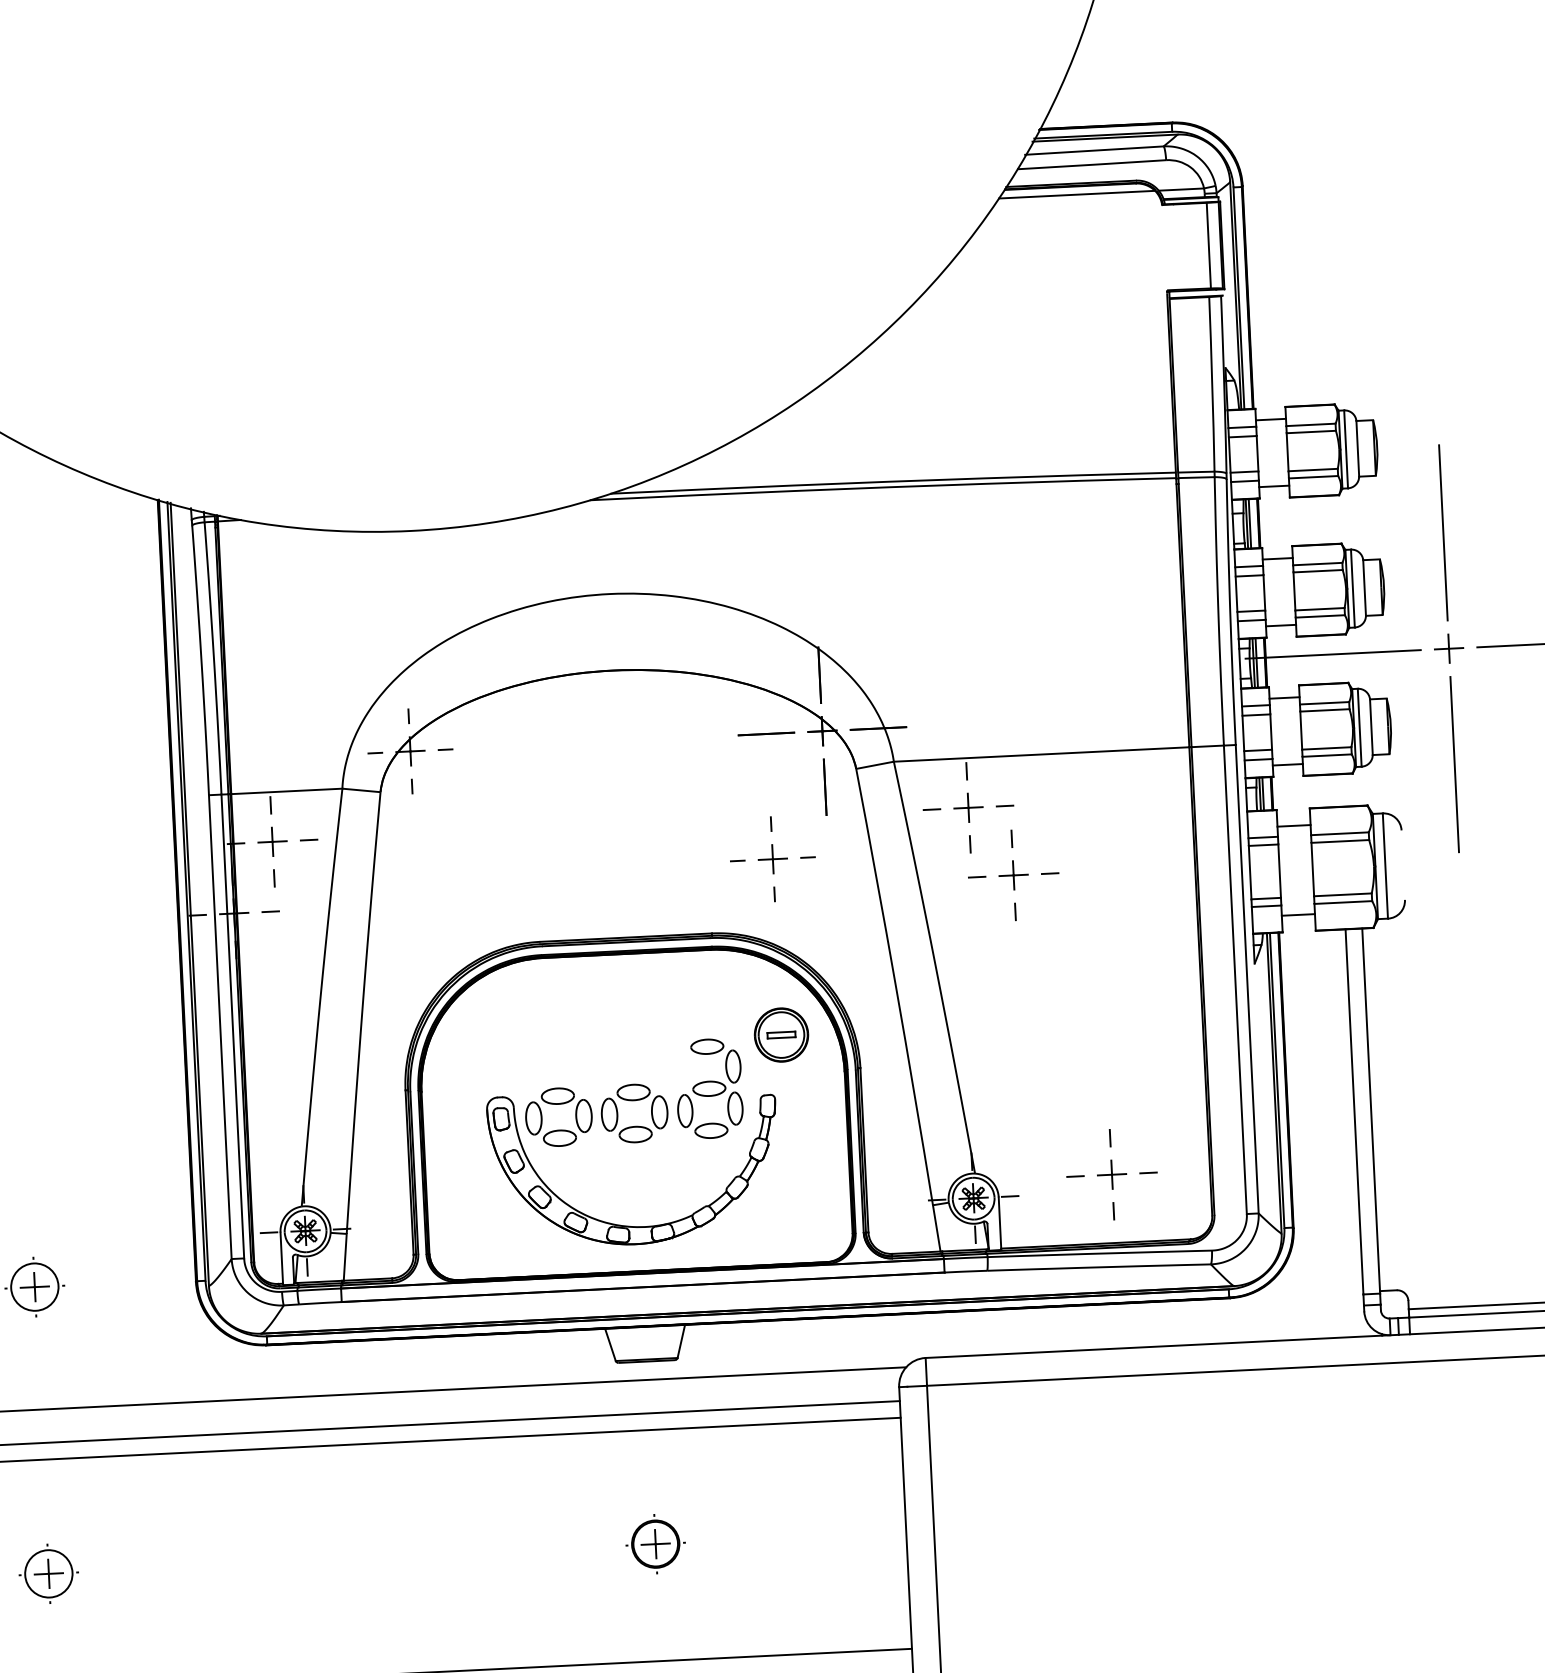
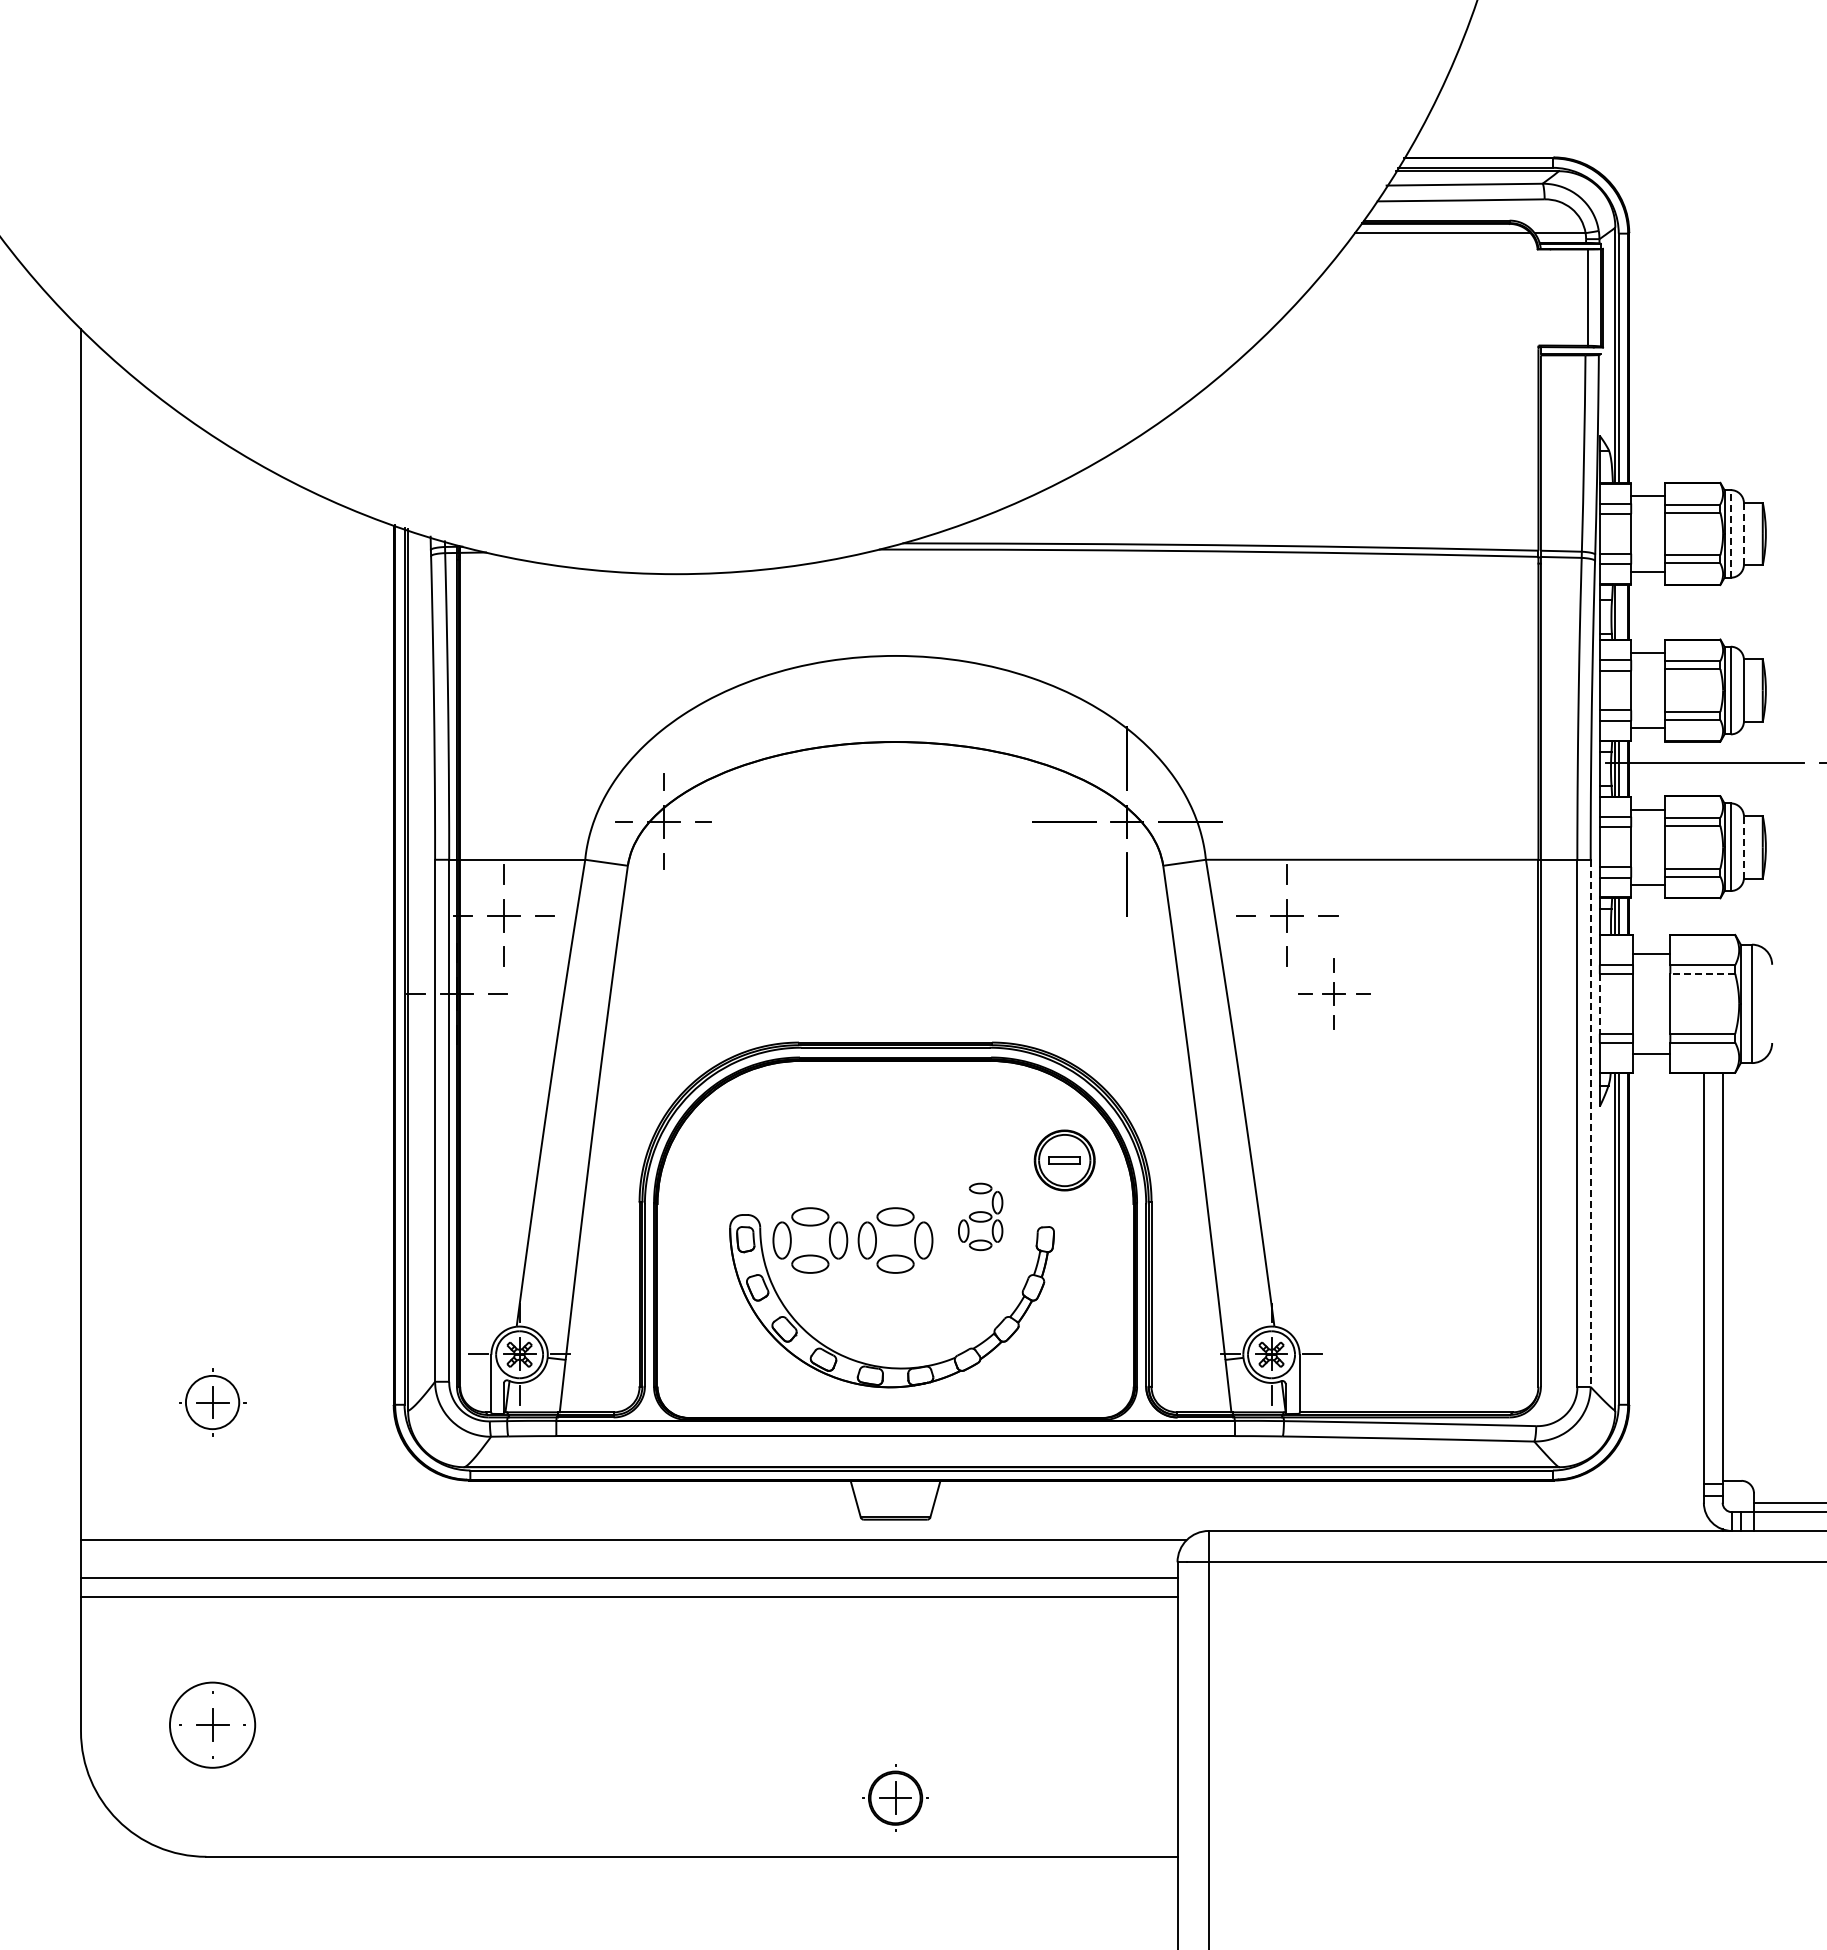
line: (1357, 448) -> (1743, 533), solid -> dashed
line: (1345, 449) -> (1730, 533), solid -> dashed
line: (1249, 523) -> (1618, 611), removed
line: (1370, 726) -> (1743, 846), solid -> dashed
line: (1340, 841) -> (1702, 973), solid -> dashed
part: (772, 859) -> (1064, 962), removed
line: (1249, 873) -> (1599, 1004), solid -> dashed
part: (1013, 874) -> (1334, 993), size x0.7
line: (1247, 979) -> (1590, 1123), solid -> dashed
part: (709, 1088) -> (980, 1216), size x0.6
part: (1112, 1174) -> (1428, 1335), removed
part: (655, 1543) -> (895, 1797), moved
circle: (48, 1573) -> (212, 1724), size x1.6

